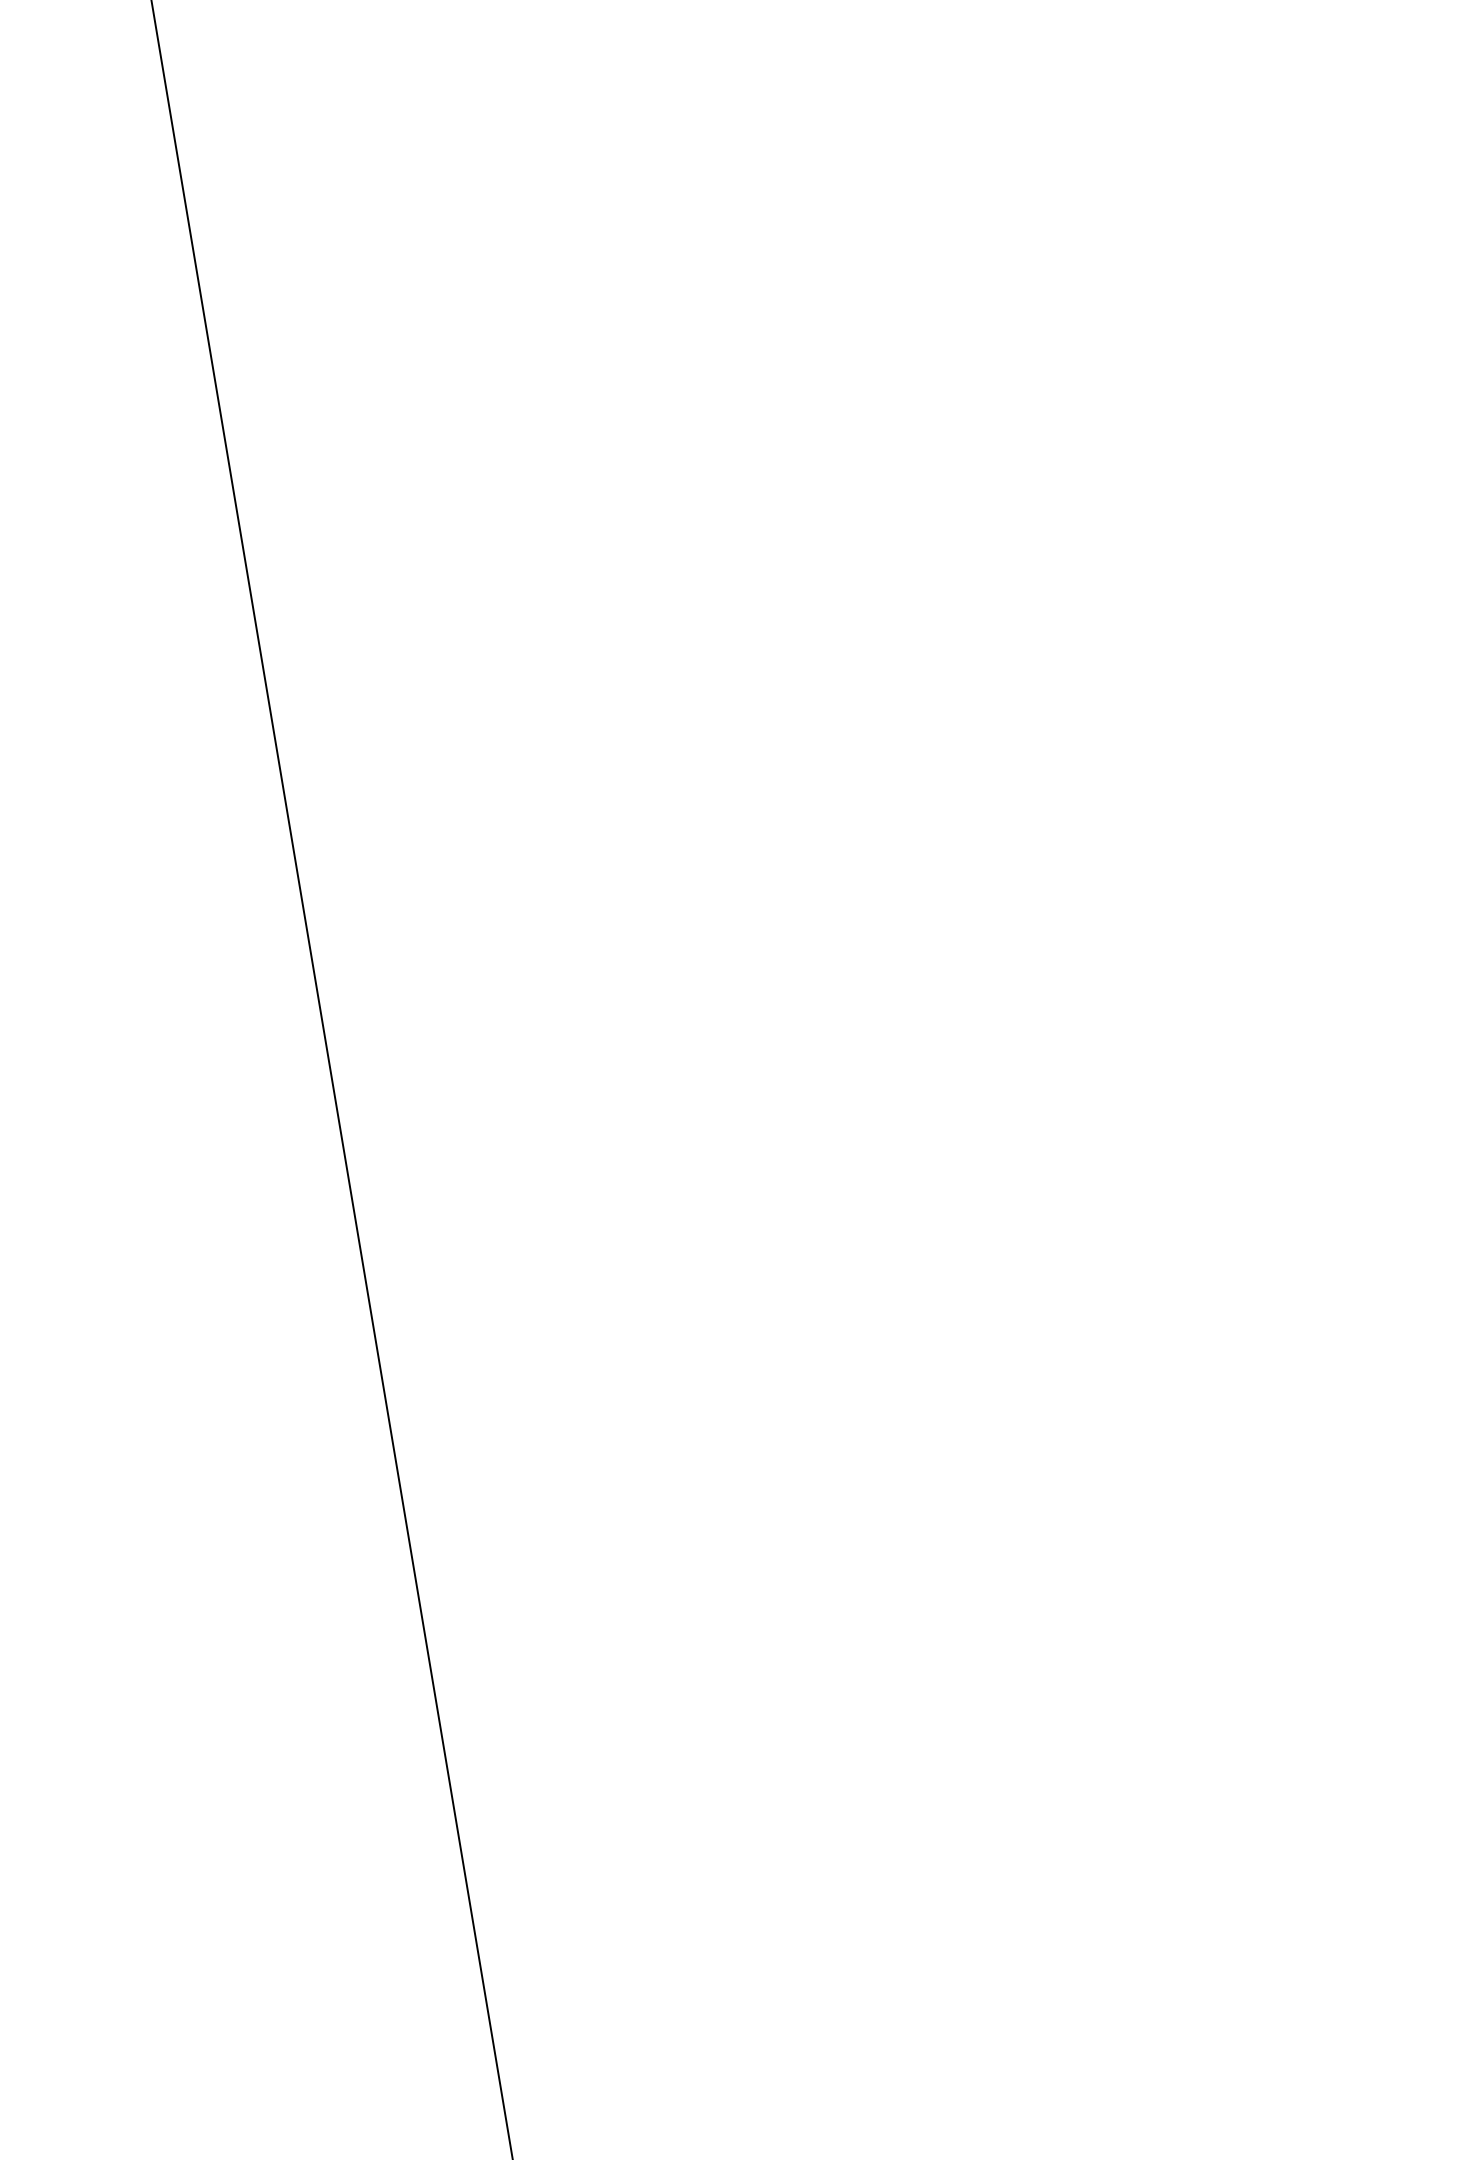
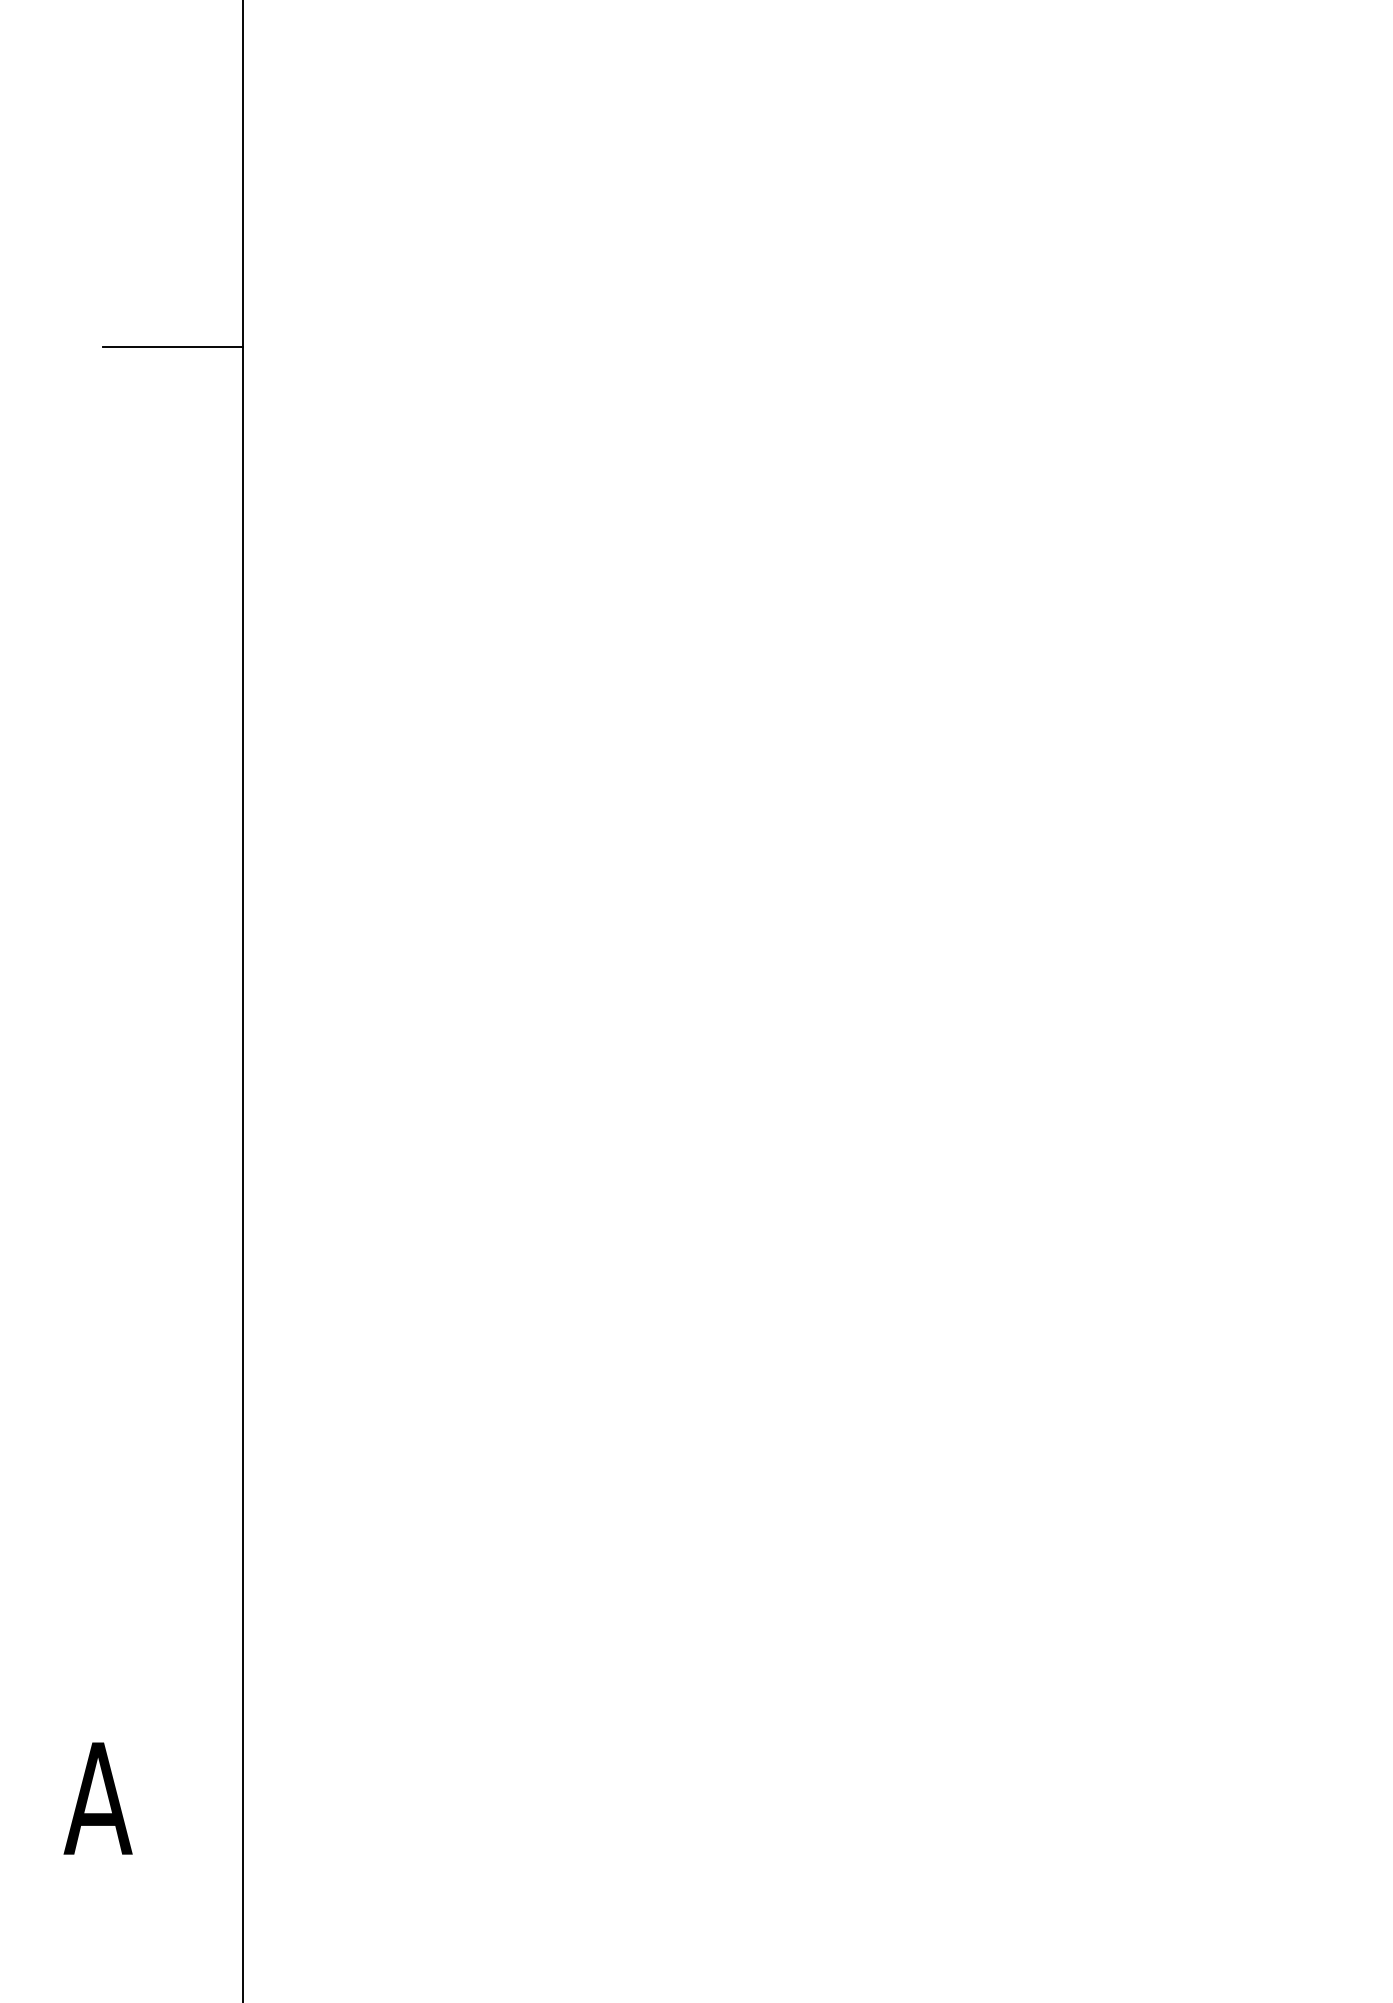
line: (107, 329) -> (172, 347), added

